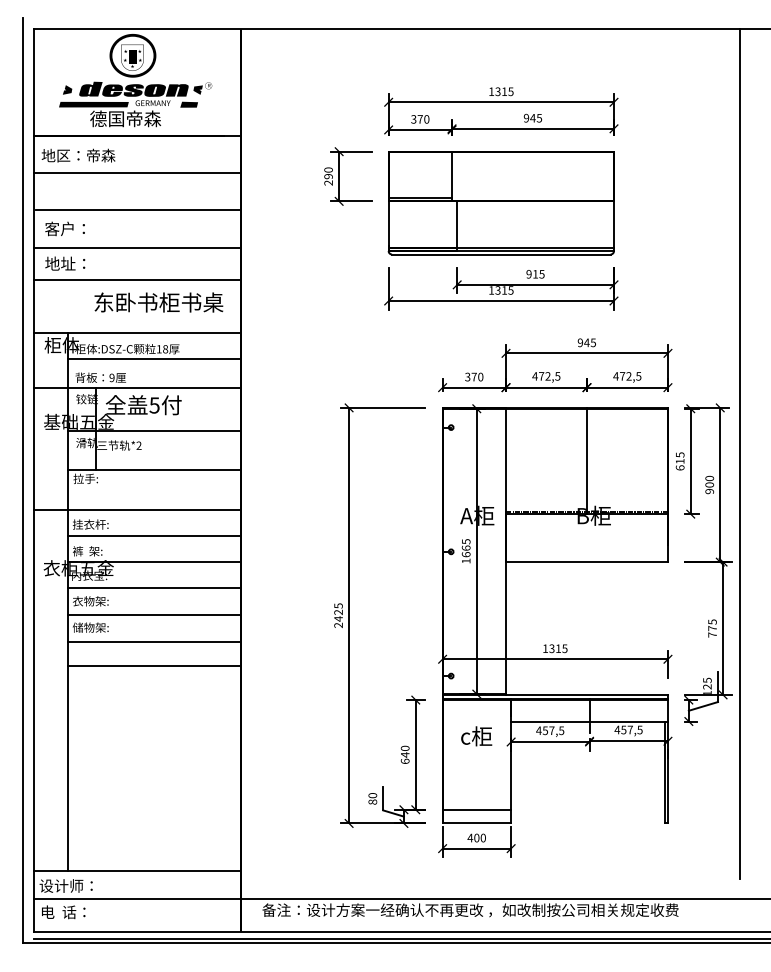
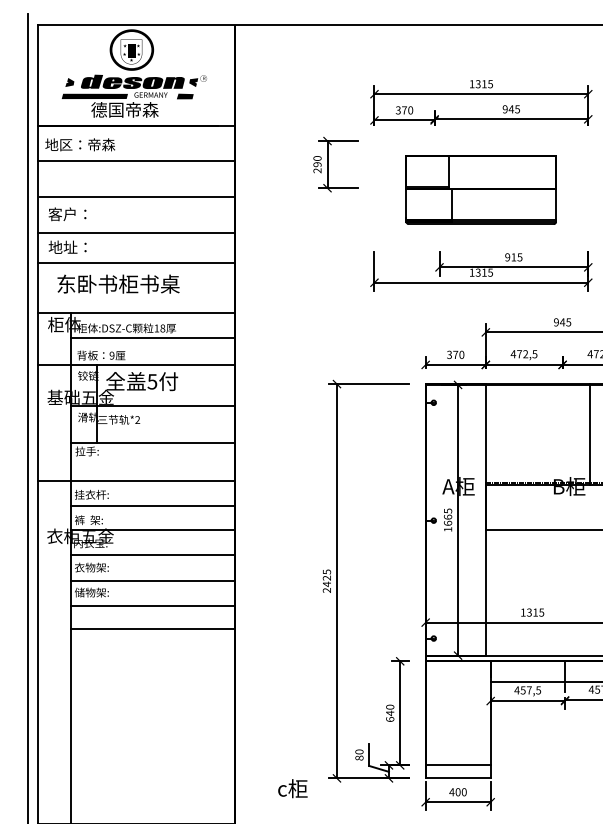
part: (500, 203) -> (480, 190), size x0.7
text: (158, 302) -> (118, 284), moved
line: (586, 460) -> (589, 434), moved
text: (476, 736) -> (292, 788), moved

